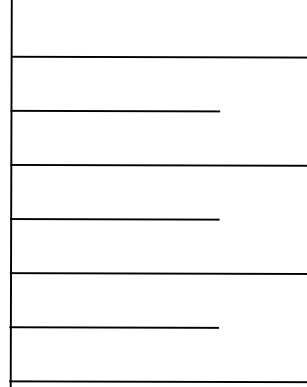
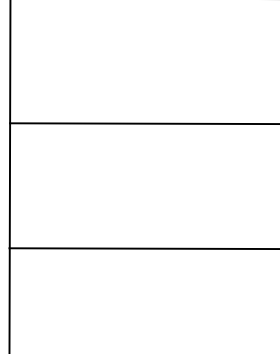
line: (115, 110) -> (130, 60), removed
line: (114, 219) -> (129, 186), removed
line: (114, 327) -> (129, 311), removed

